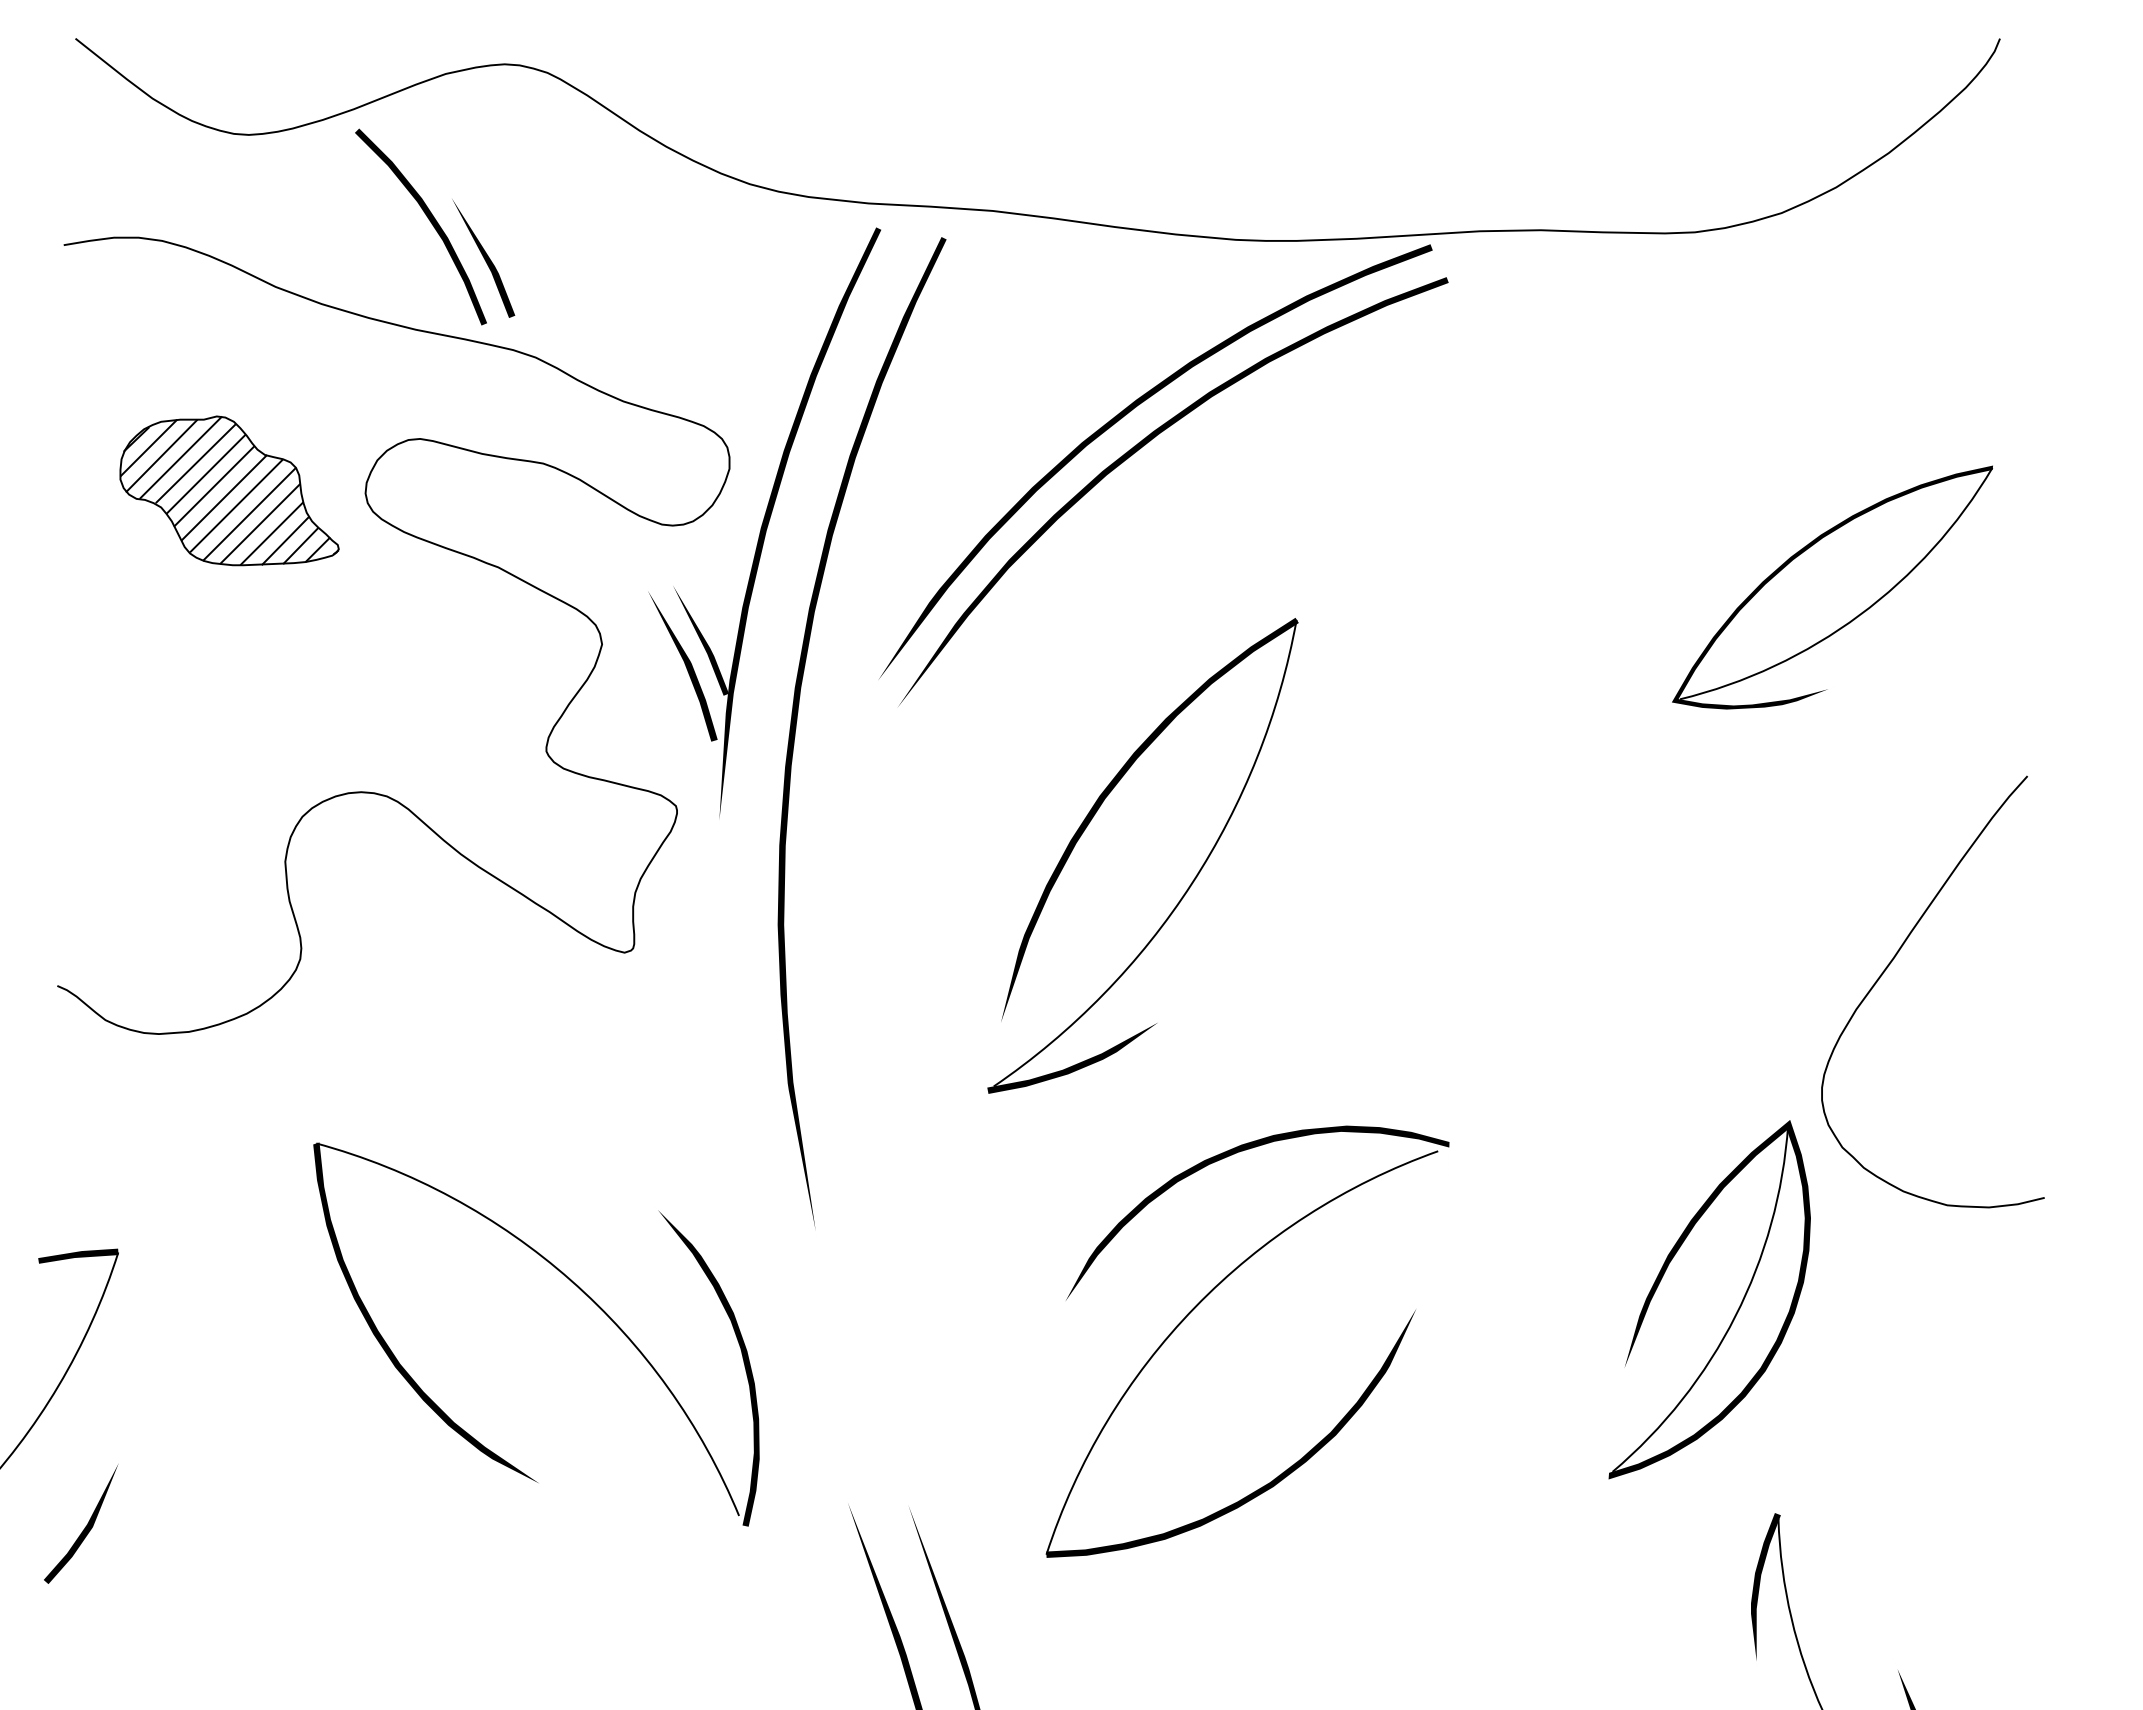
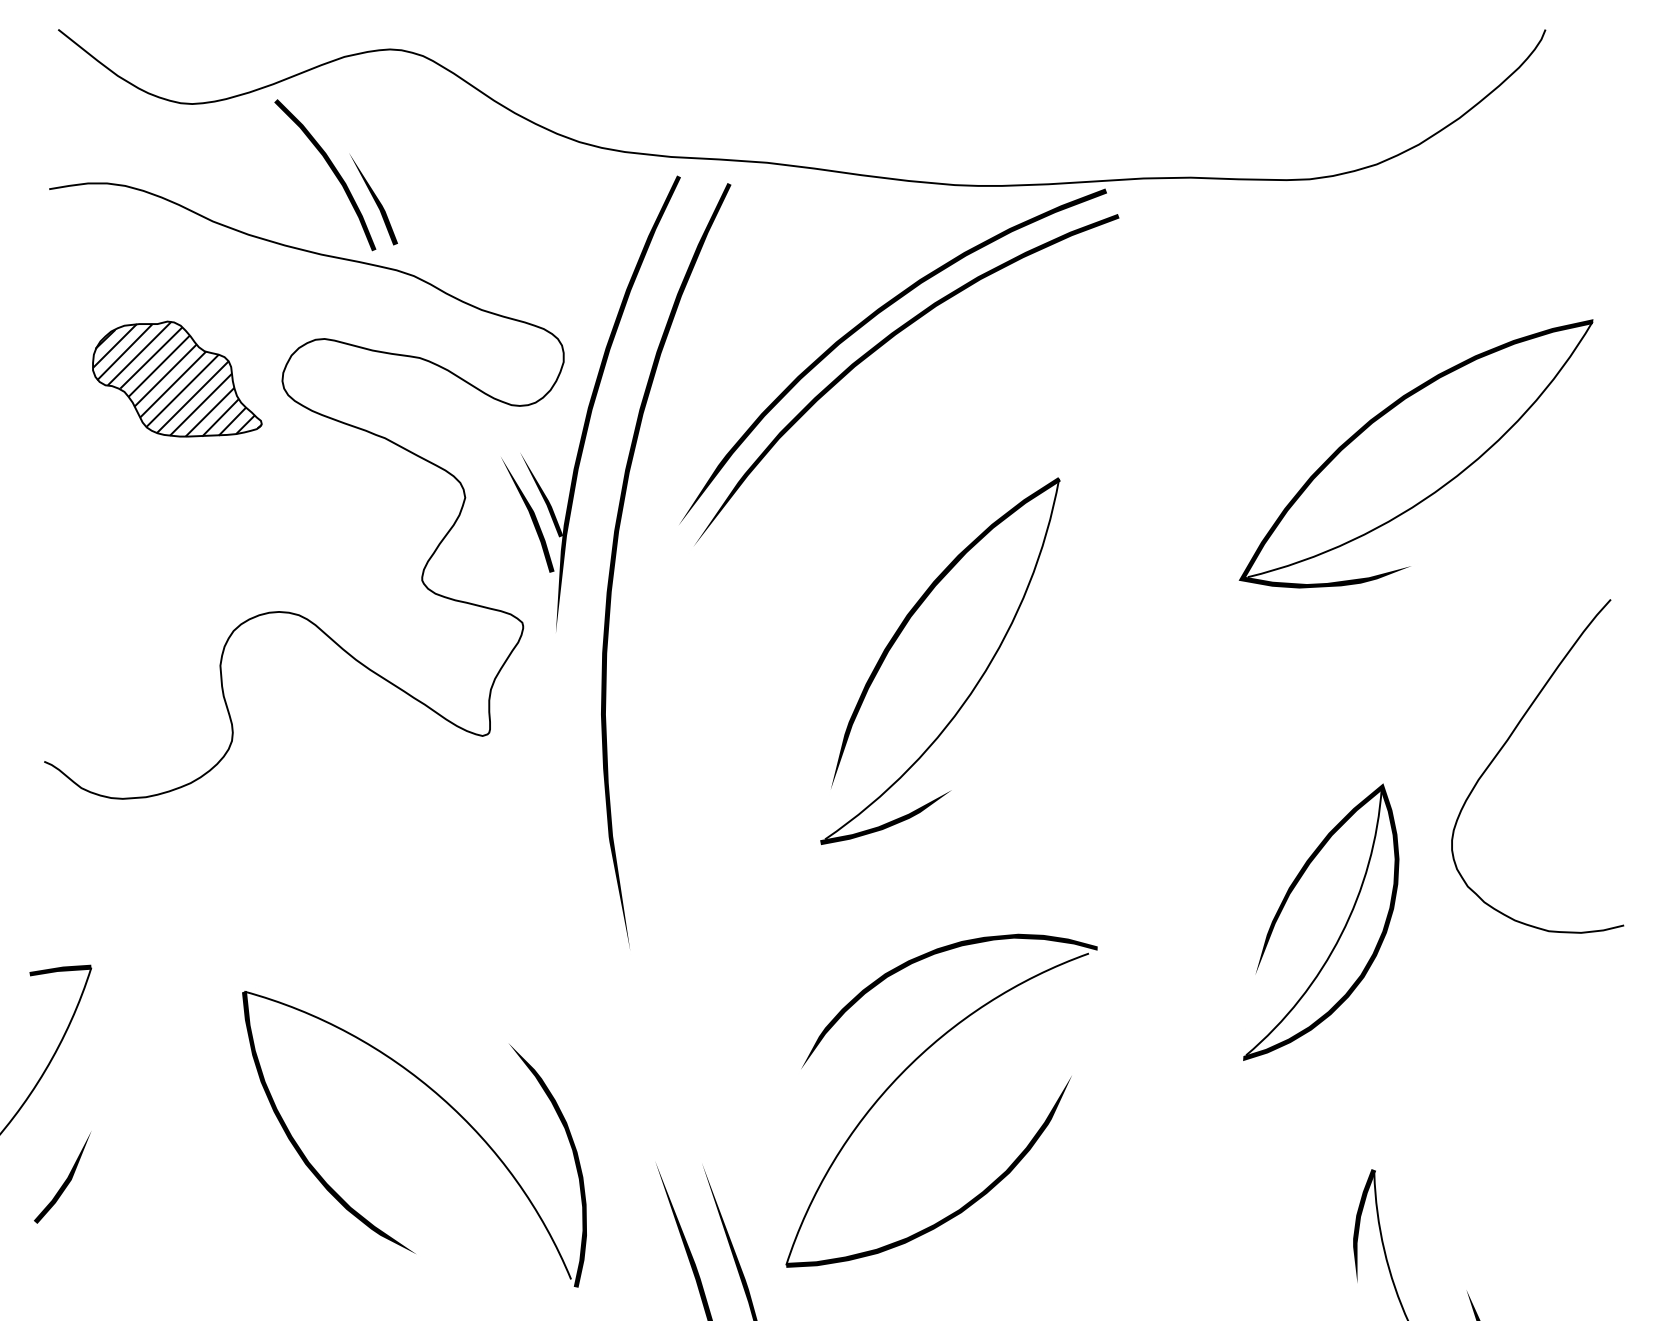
part: (1832, 587) -> (1416, 453), size x1.43
part: (1190, 883) -> (977, 682), moved
curve: (1893, 960) -> (1507, 742), moved
part: (580, 1290) -> (448, 1105), moved
part: (1205, 1298) -> (909, 1067), moved
part: (1735, 1313) -> (1341, 932), moved

